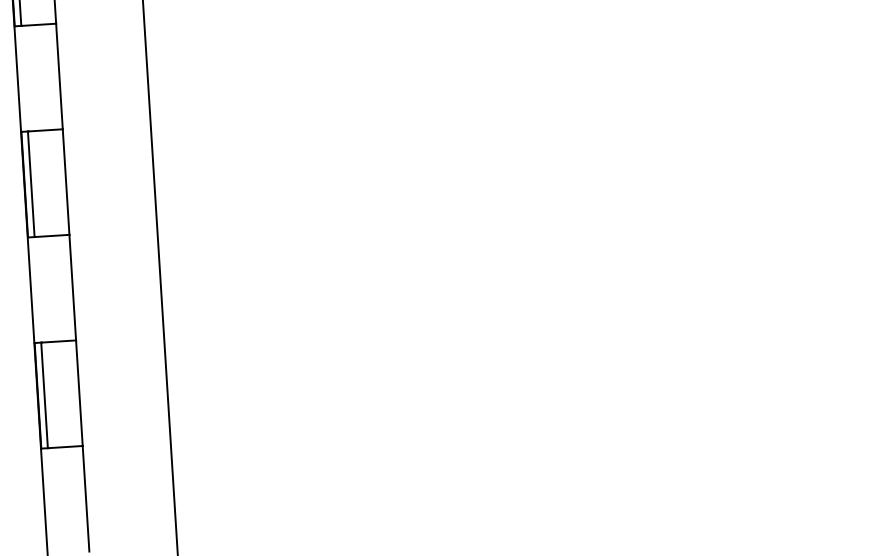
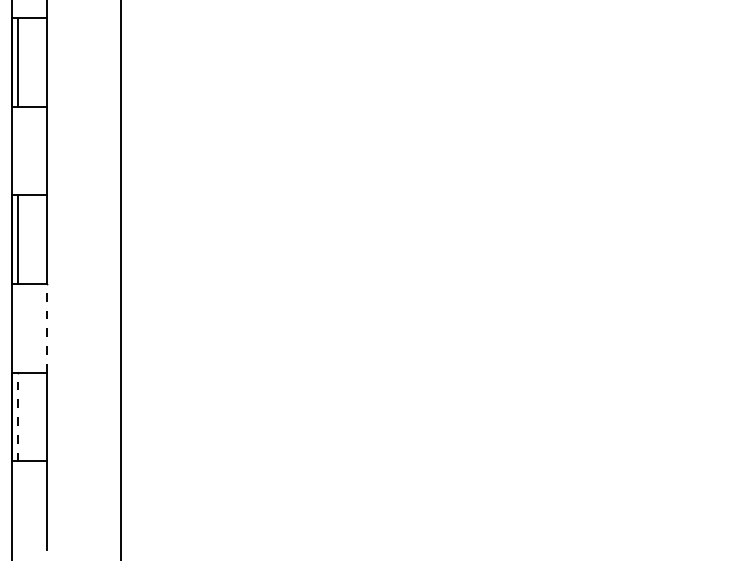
line: (72, 286) -> (46, 327), solid -> dashed
line: (44, 394) -> (17, 416), solid -> dashed

